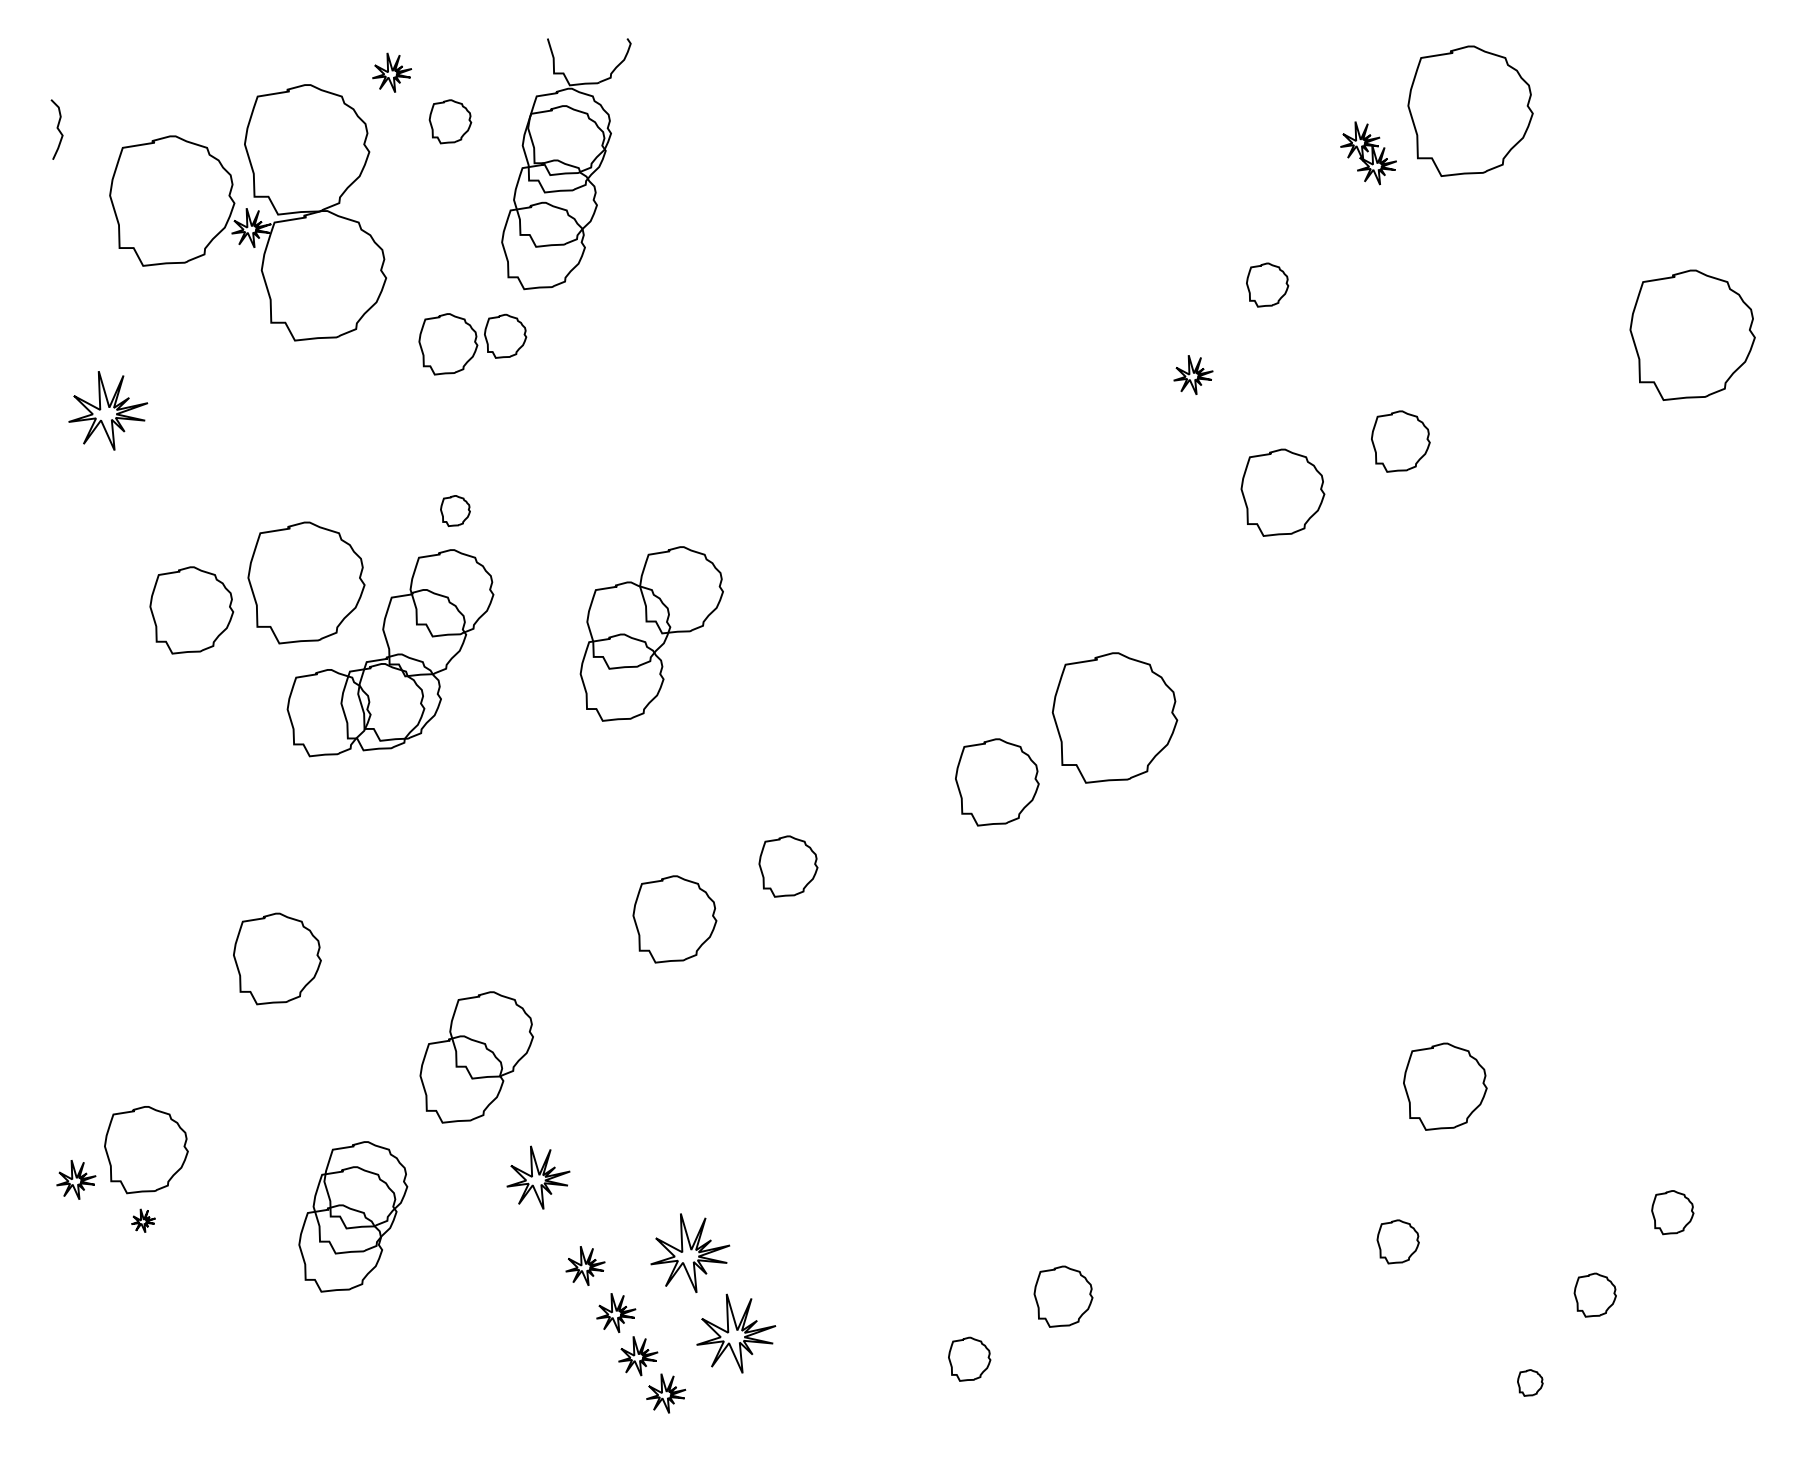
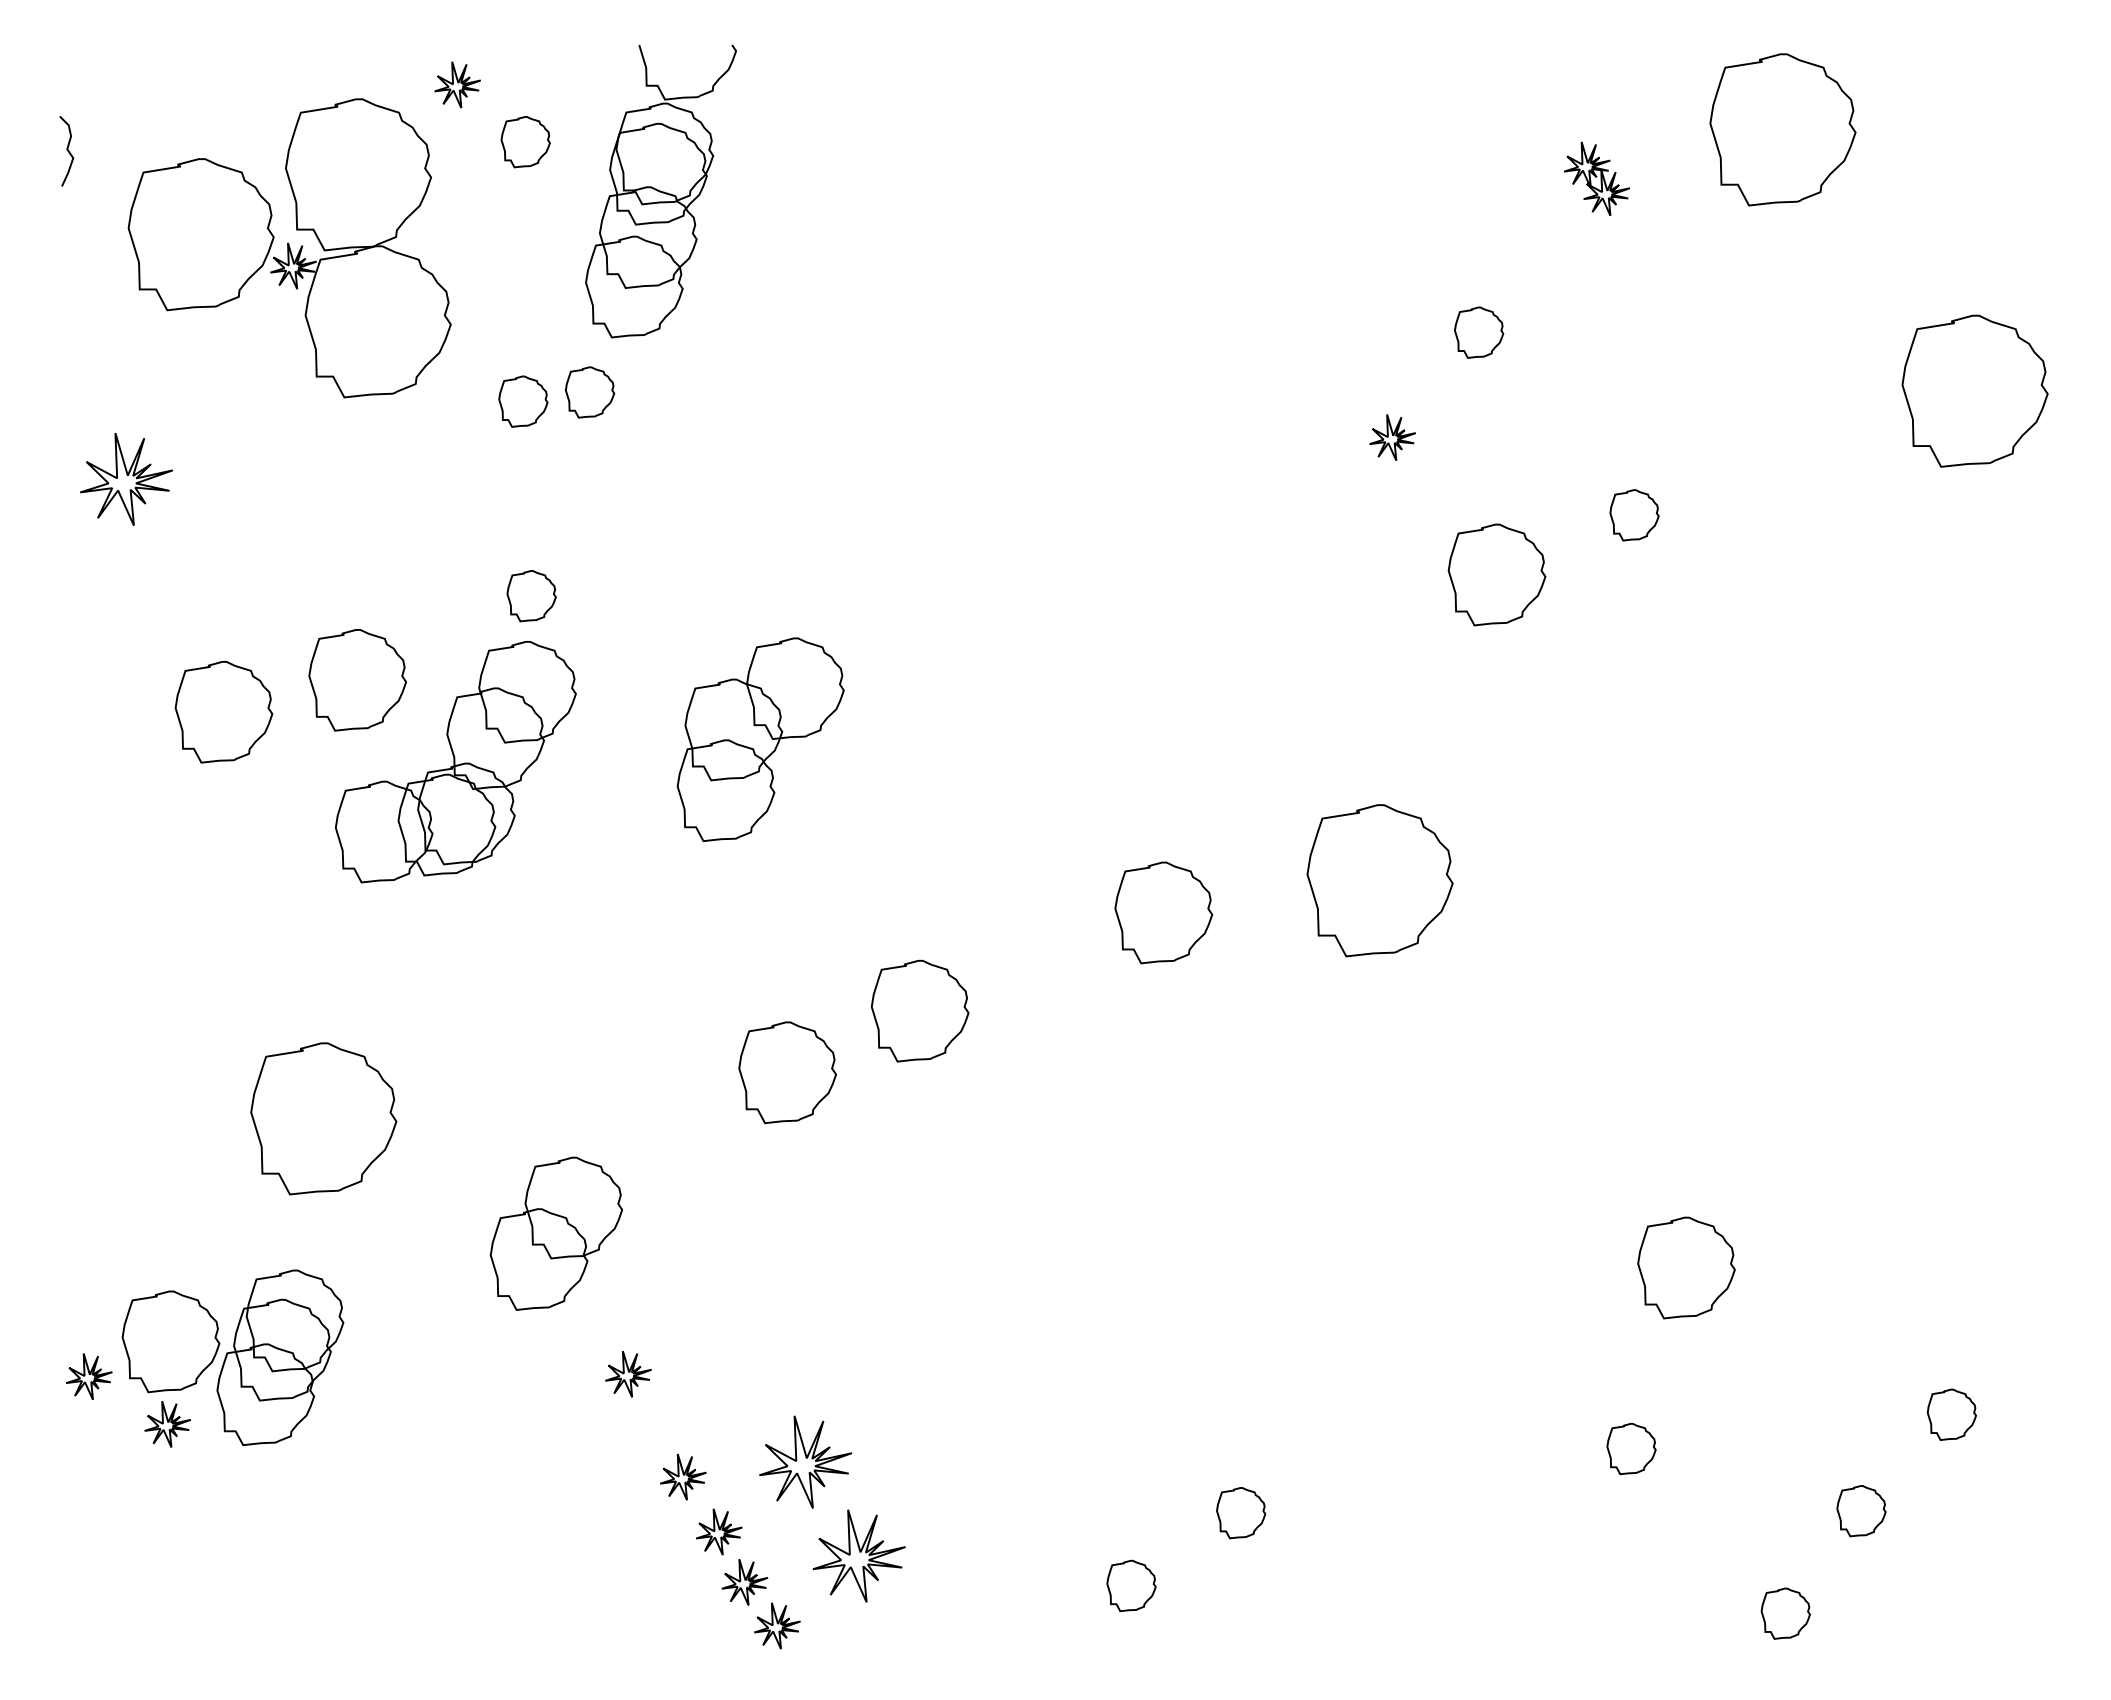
part: (1470, 110) -> (1782, 129), moved
part: (448, 344) -> (523, 401), size x0.71
part: (1400, 441) -> (1634, 515), size x0.71
part: (455, 511) -> (531, 596), size x1.43
part: (306, 583) -> (357, 680), size x0.71
part: (1114, 717) -> (1379, 880), moved
part: (787, 866) -> (919, 1010), size x1.43
part: (277, 958) -> (323, 1118), size x1.43
part: (538, 1178) -> (628, 1374), size x0.62
part: (353, 1216) -> (280, 1357), moved
part: (143, 1220) -> (167, 1424), size x1.67
part: (1063, 1297) -> (1241, 1513), size x0.71
part: (1530, 1382) -> (1785, 1613), size x1.67

